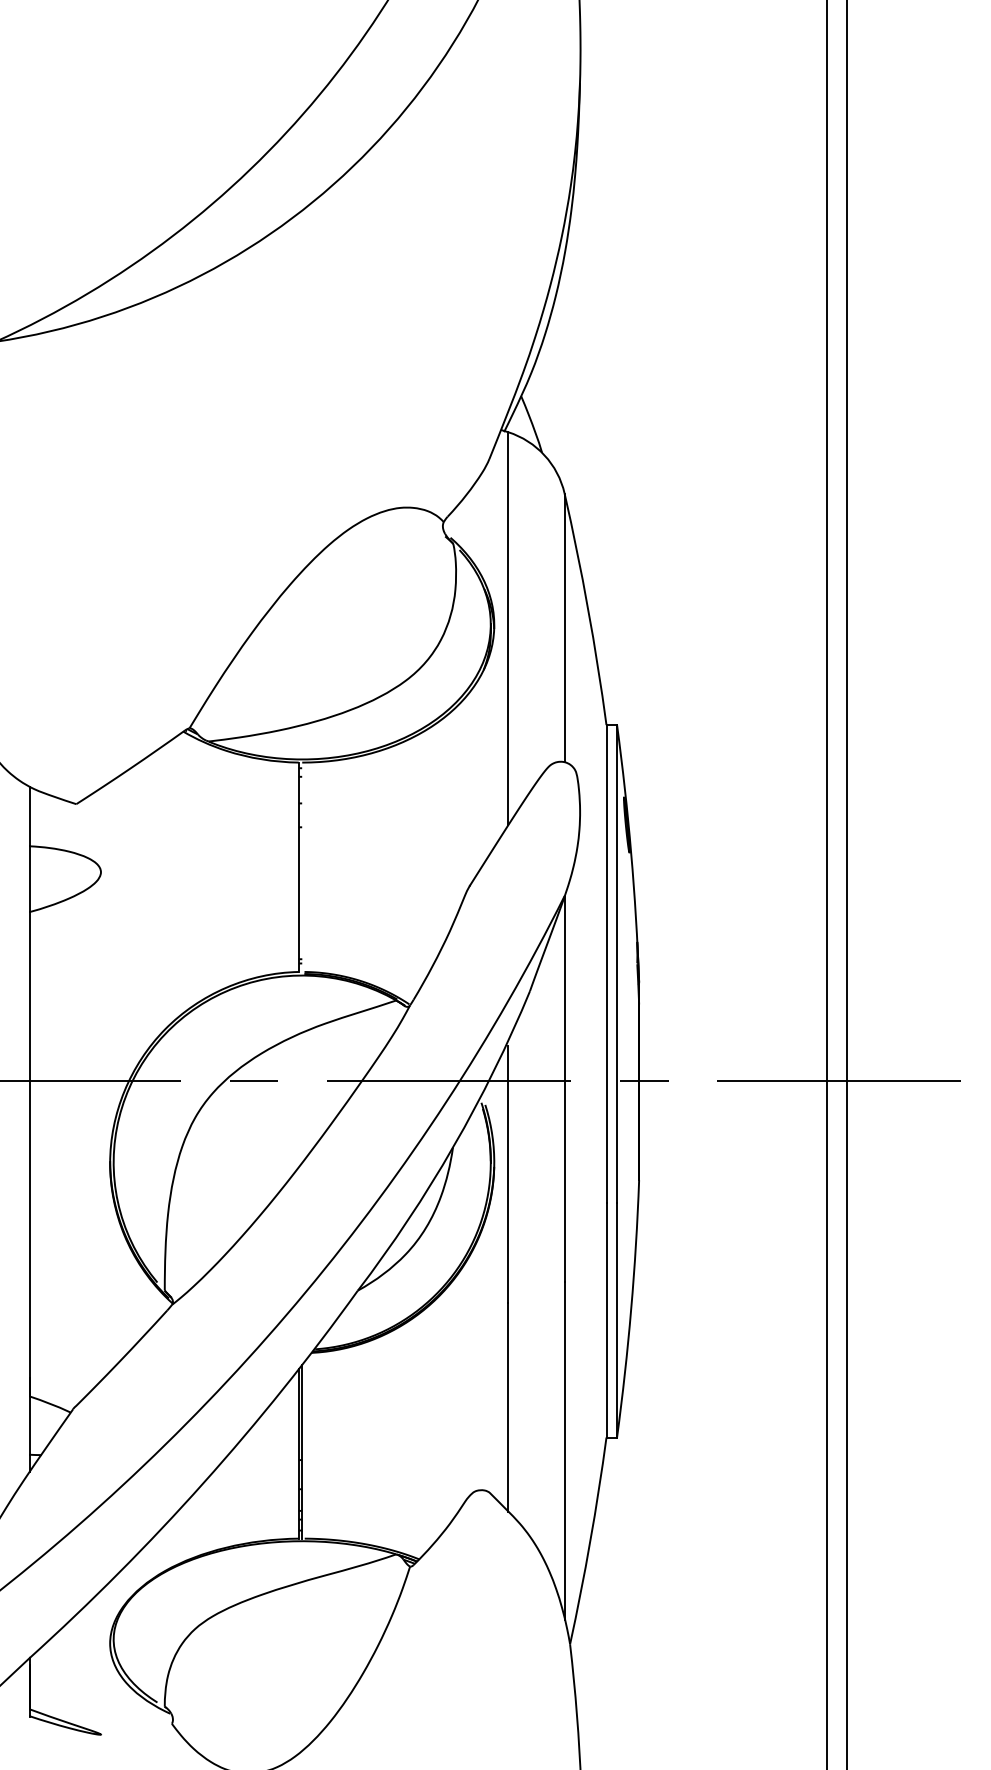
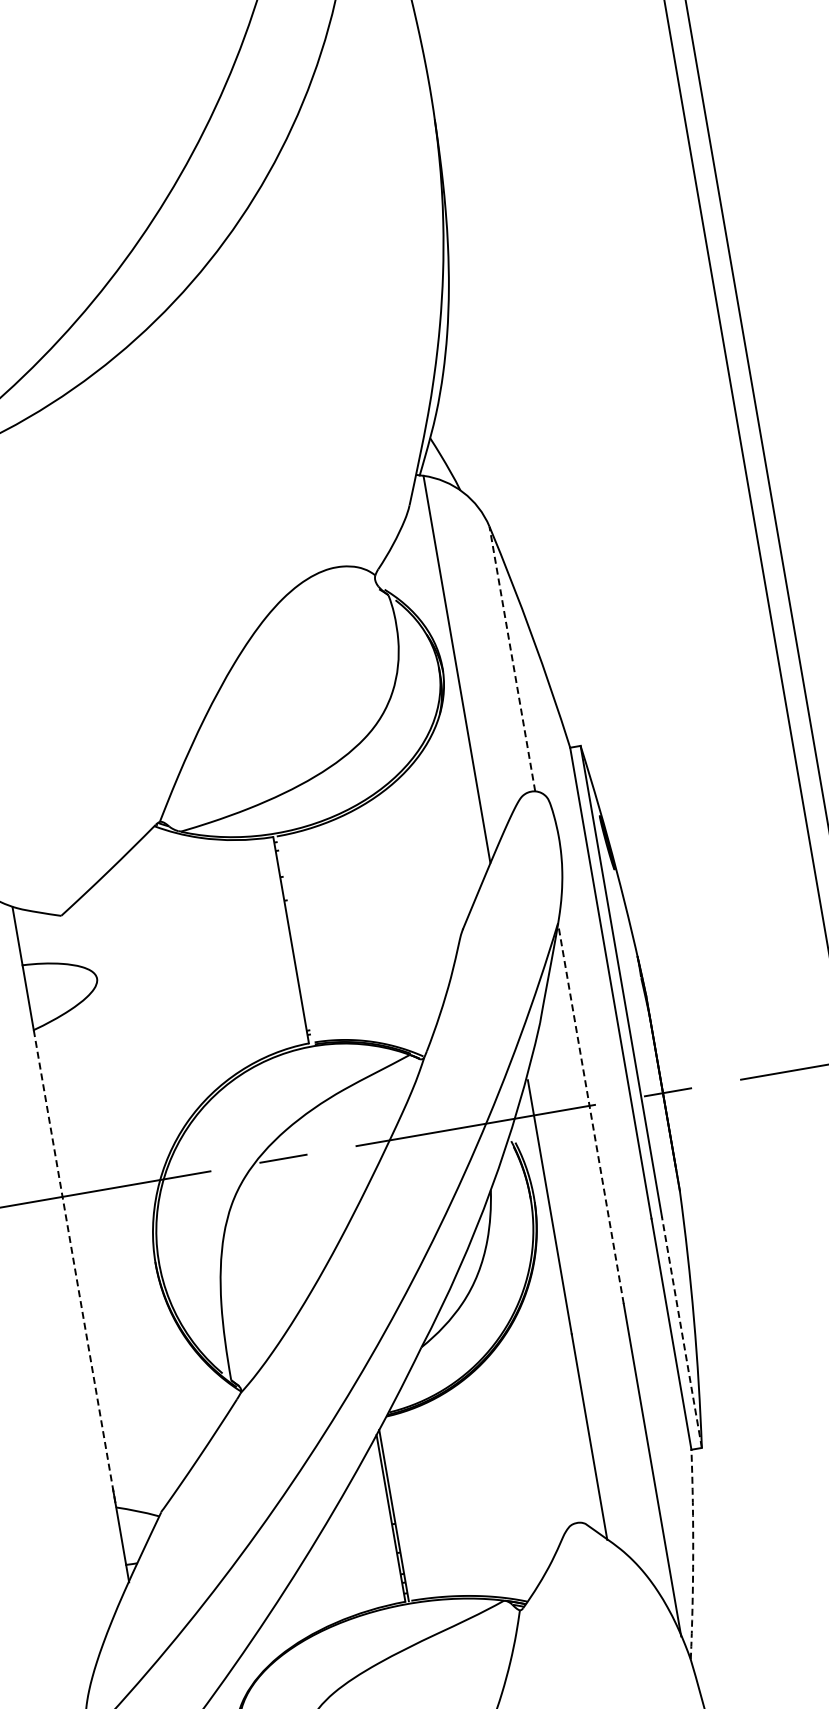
line: (564, 627) -> (512, 658), solid -> dashed
line: (564, 1088) -> (590, 1112), solid -> dashed
line: (29, 1154) -> (74, 1269), solid -> dashed
line: (617, 1319) -> (682, 1331), solid -> dashed
arc: (590, 1541) -> (693, 1554), solid -> dashed

